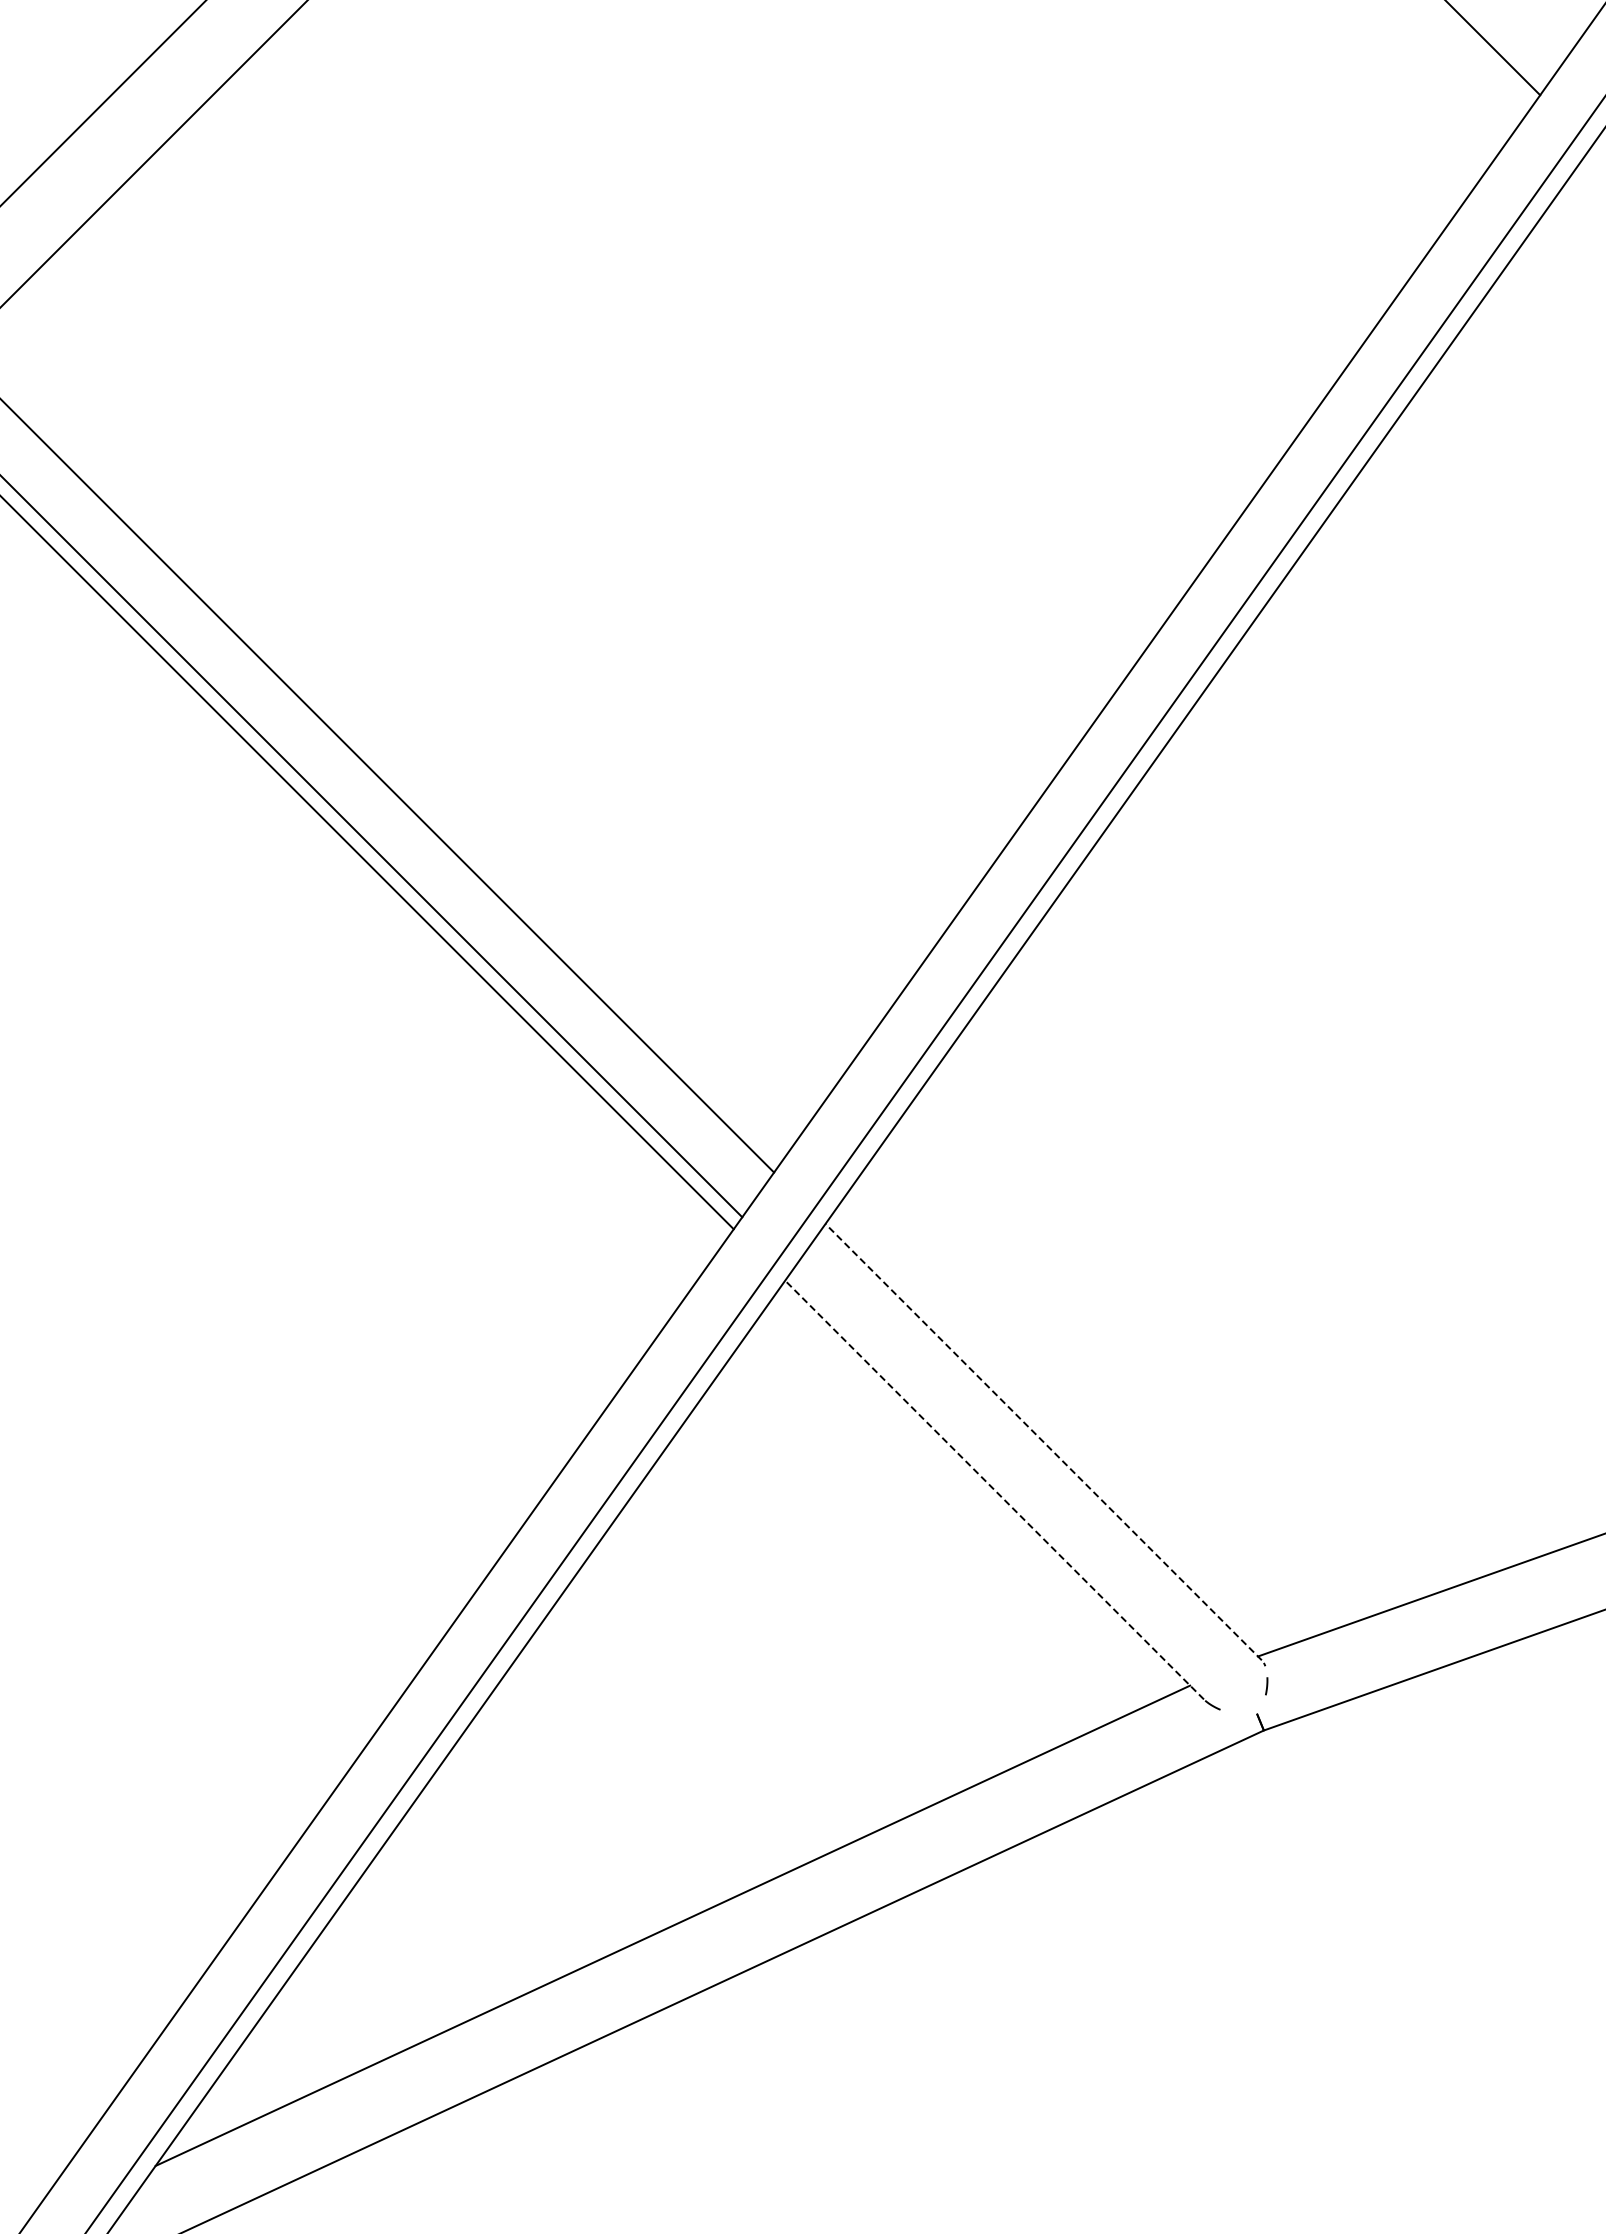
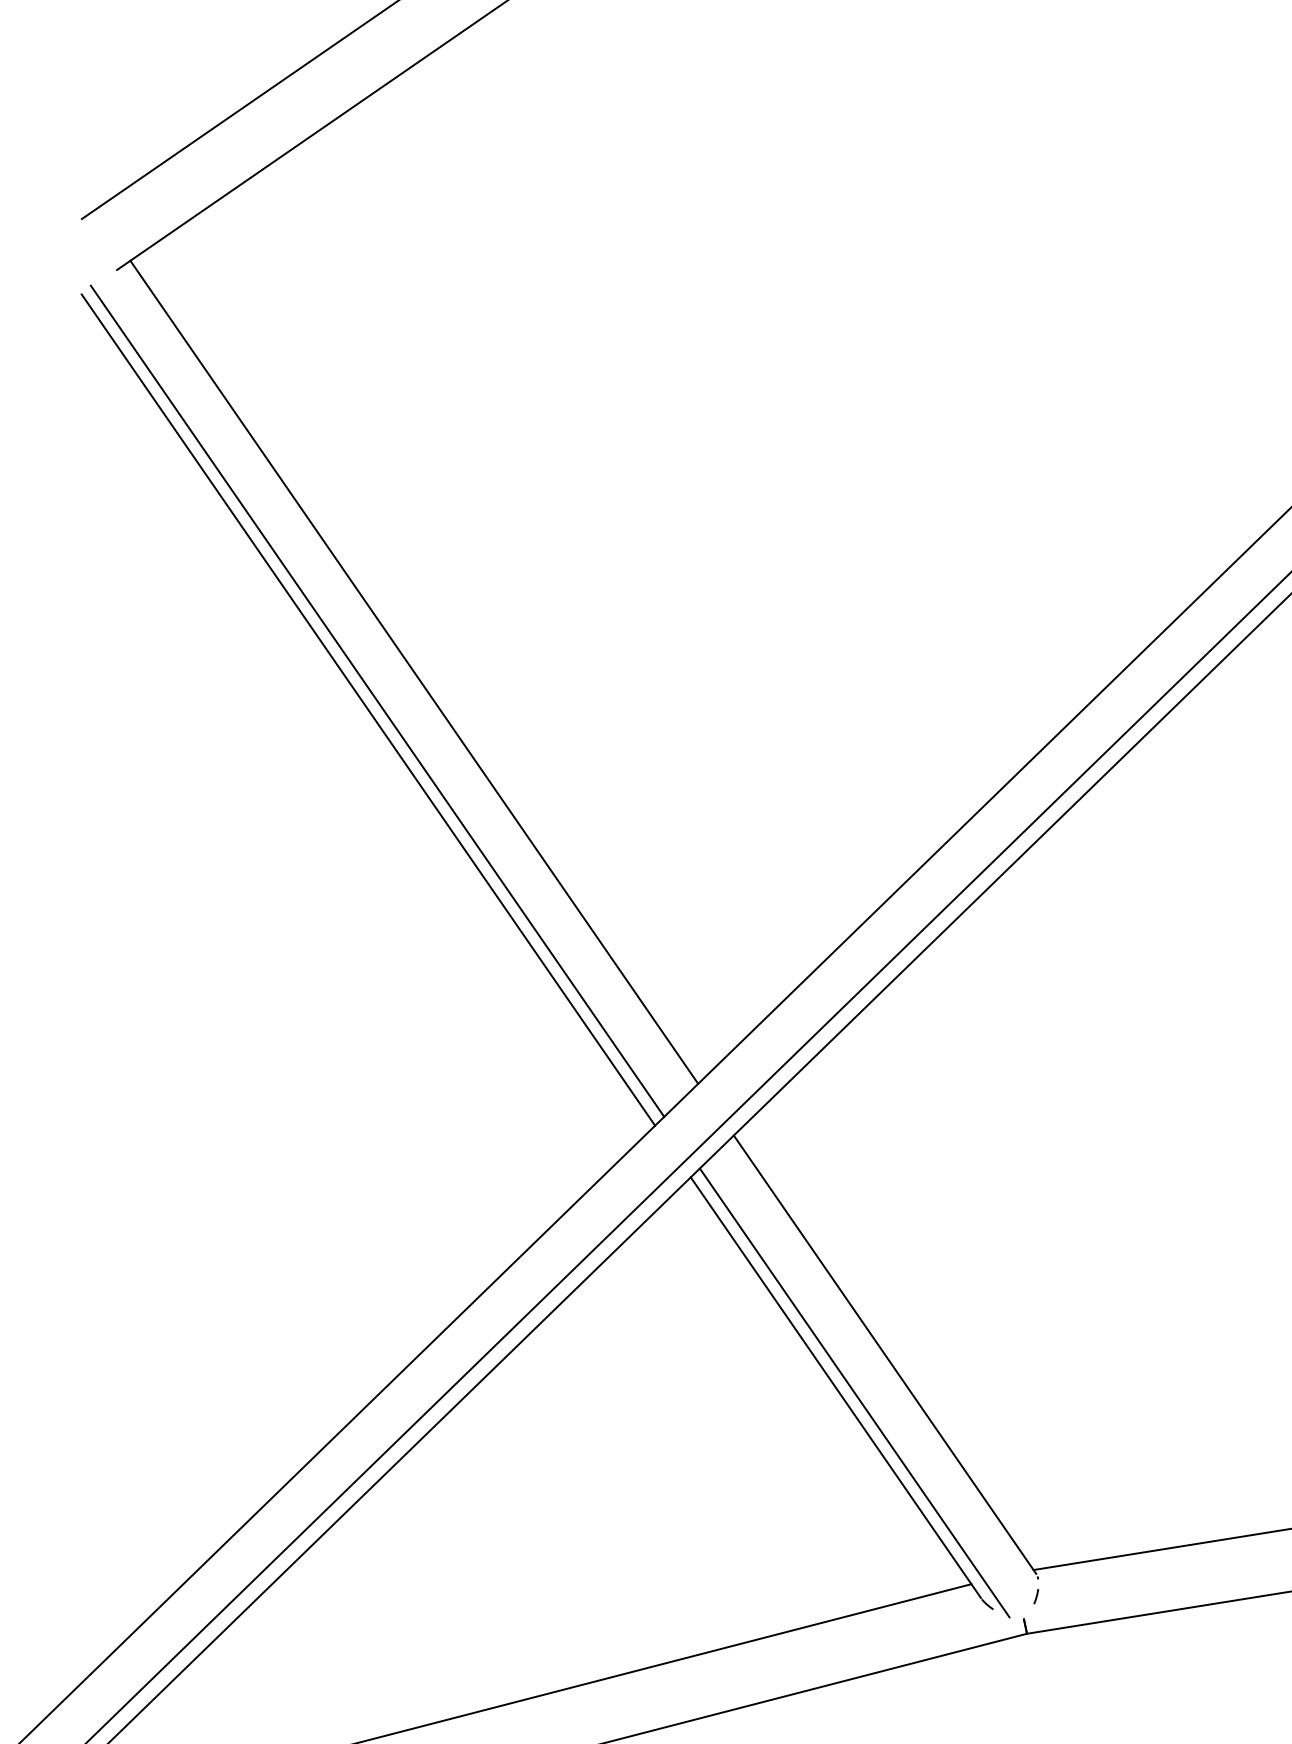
line: (1043, 1442) -> (884, 1354), dashed -> solid
line: (994, 1489) -> (835, 1387), dashed -> solid
line: (1016, 1491) -> (854, 1392), added

